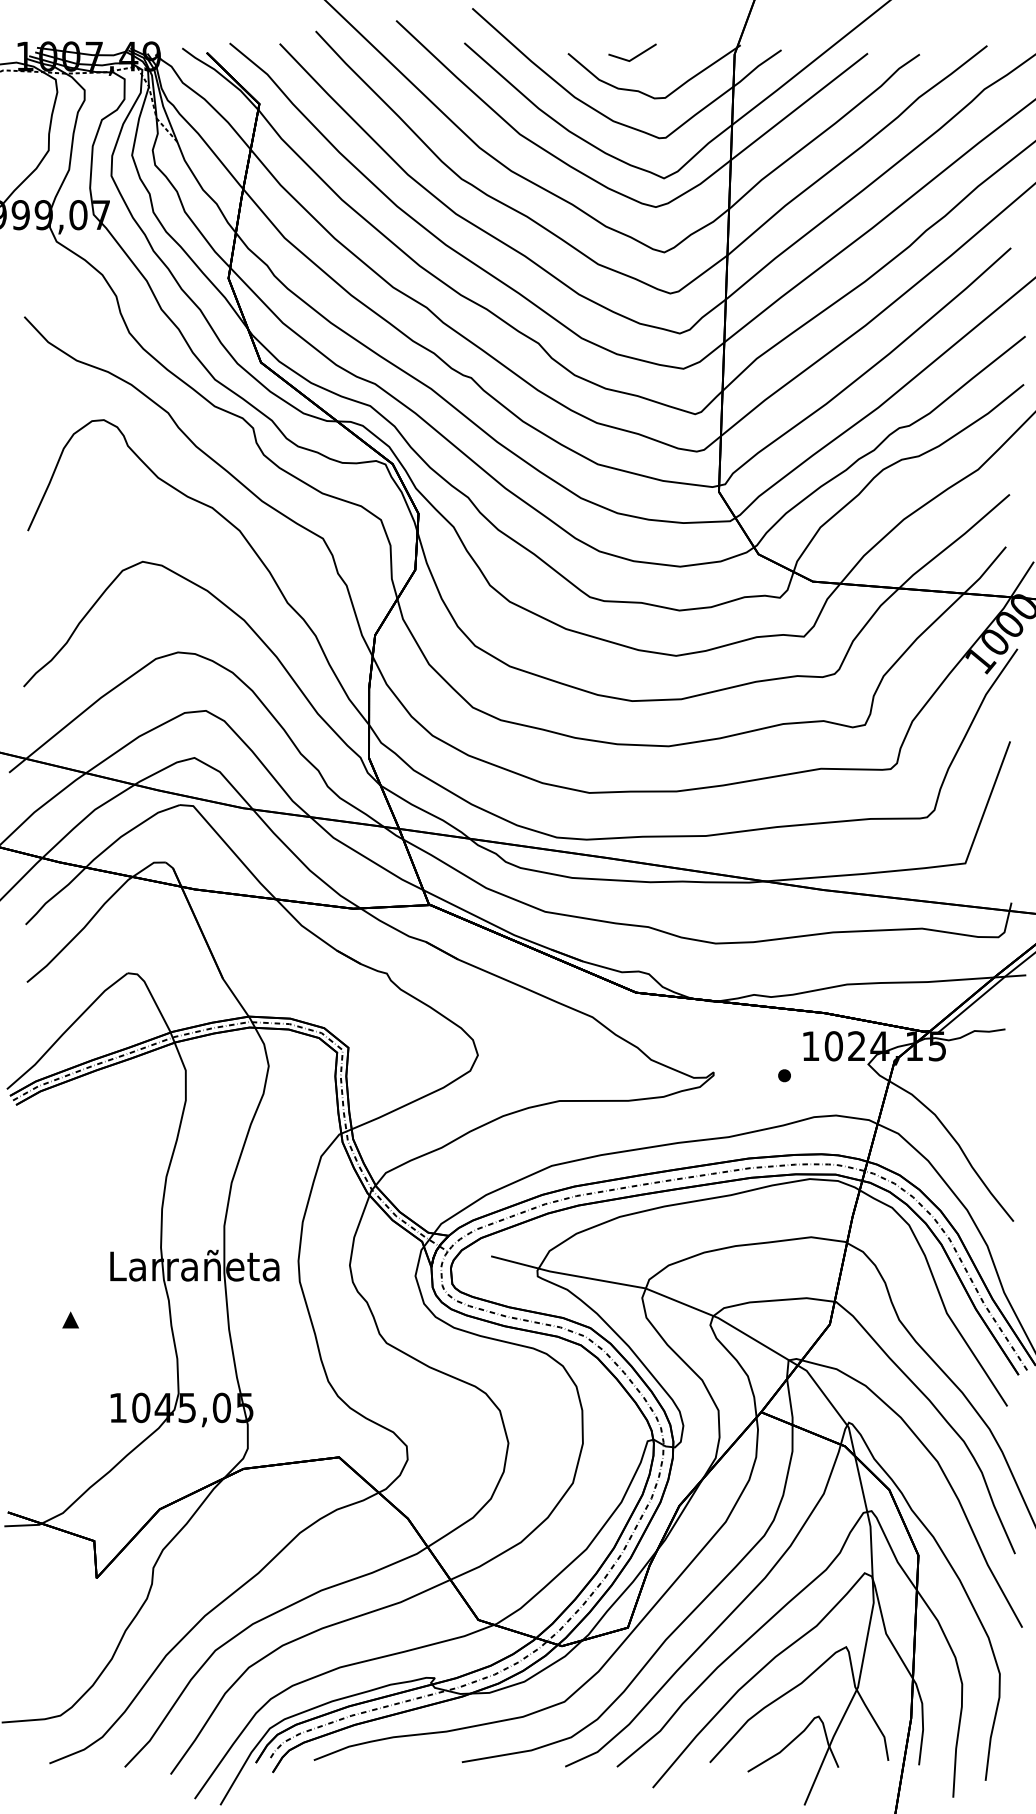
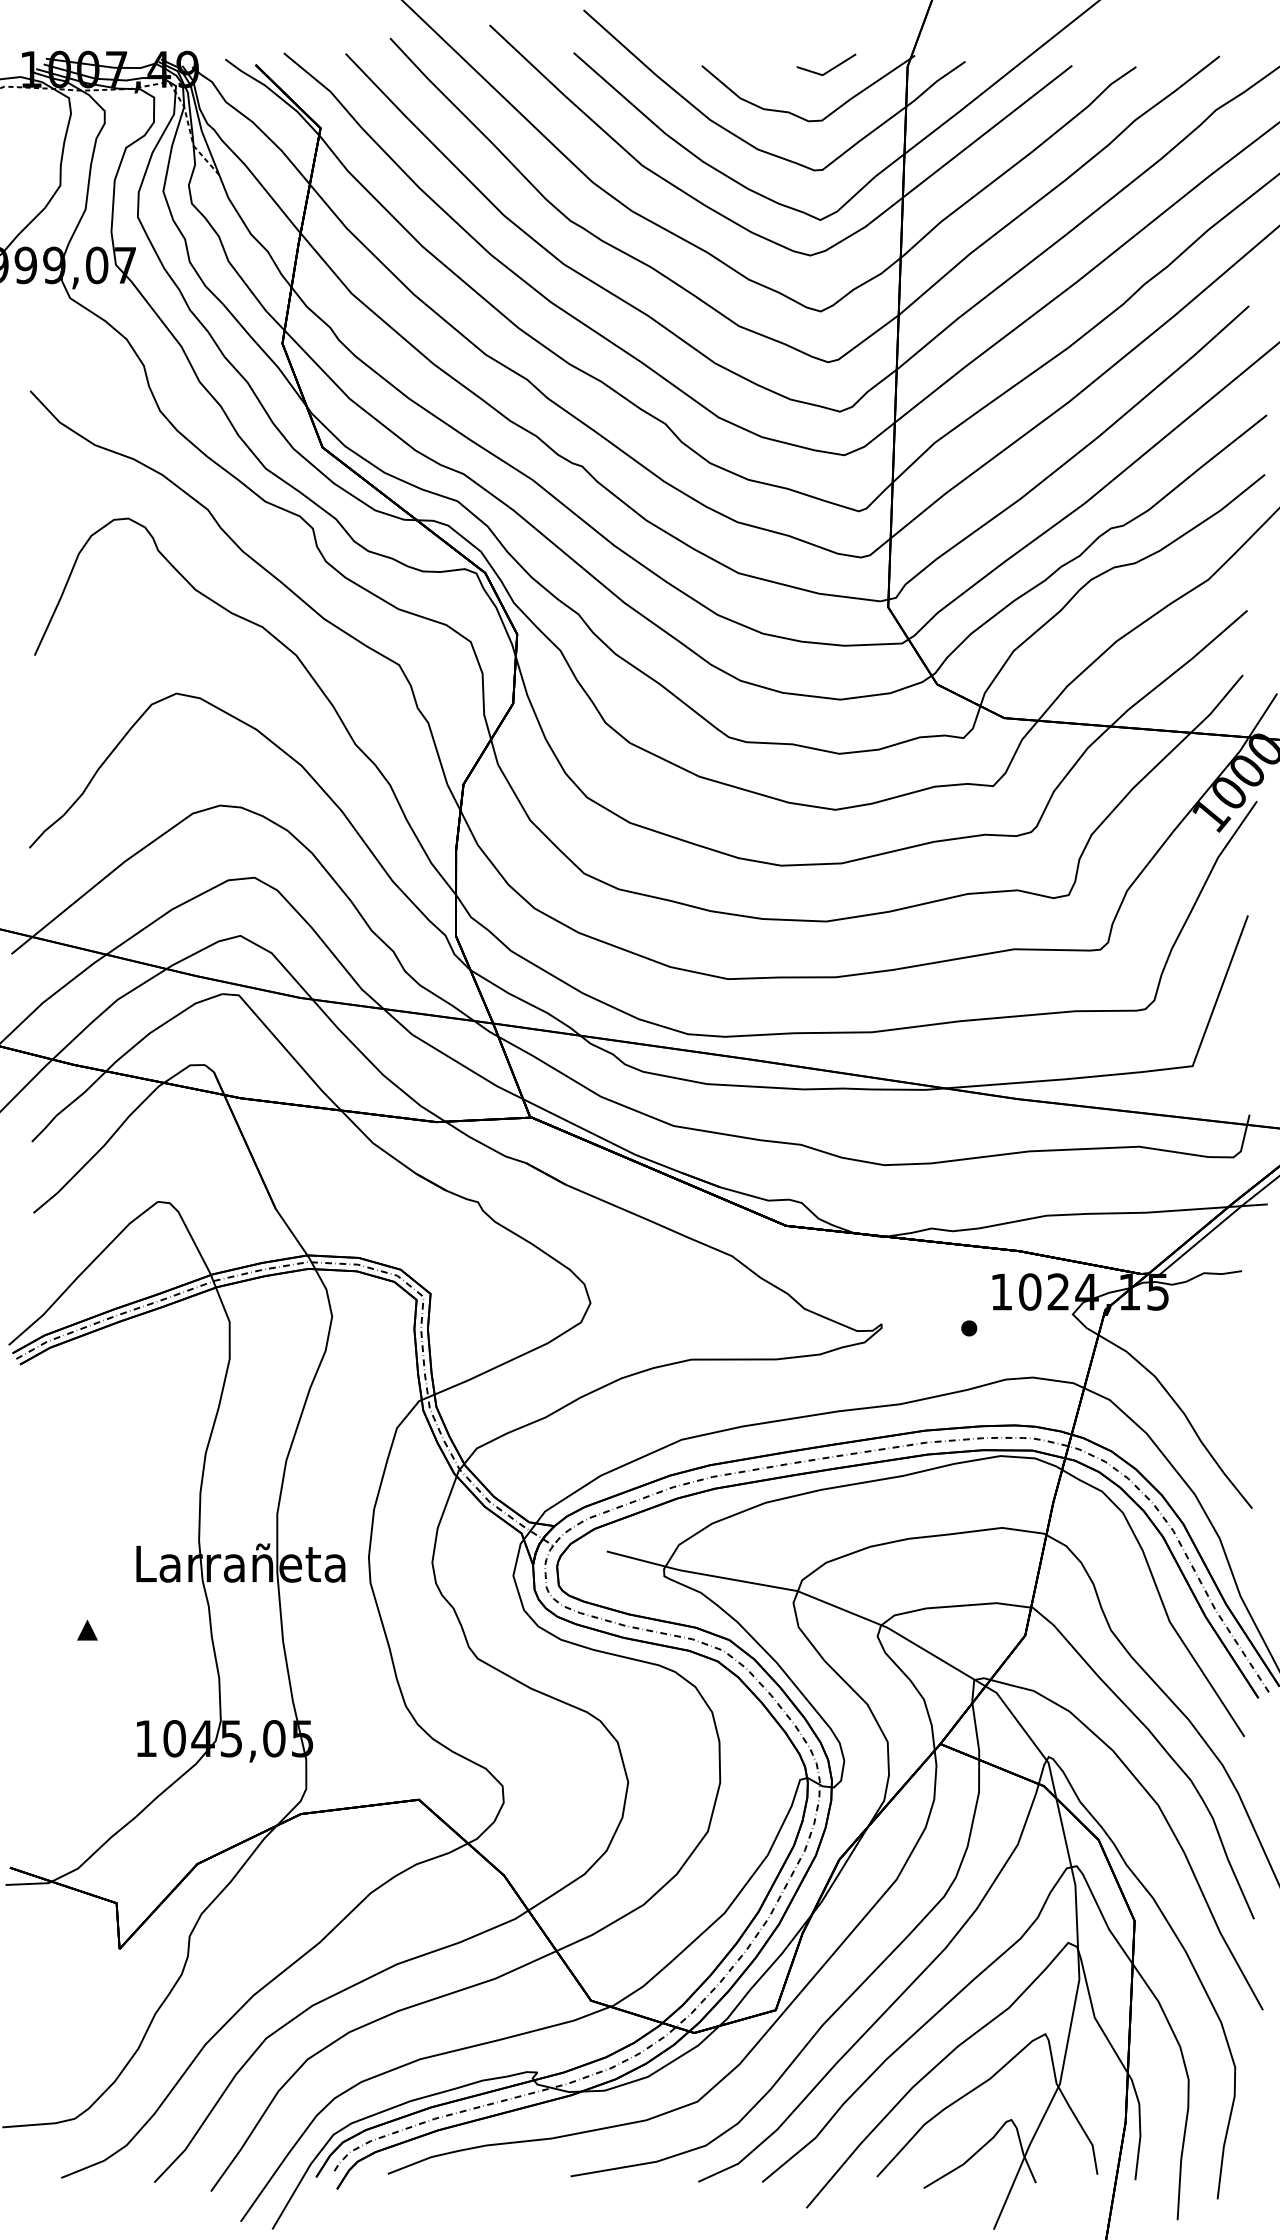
line: (634, 56) -> (829, 69), moved

